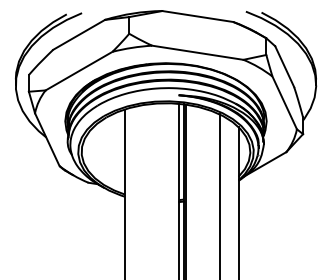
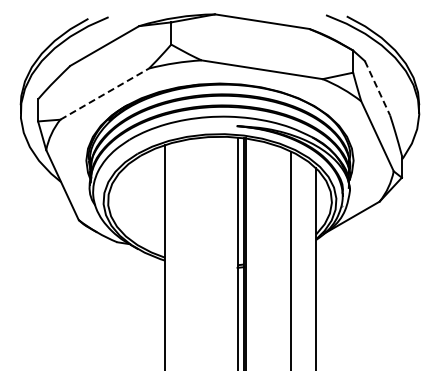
line: (284, 66) -> (377, 88), solid -> dashed
line: (79, 70) -> (105, 93), solid -> dashed

